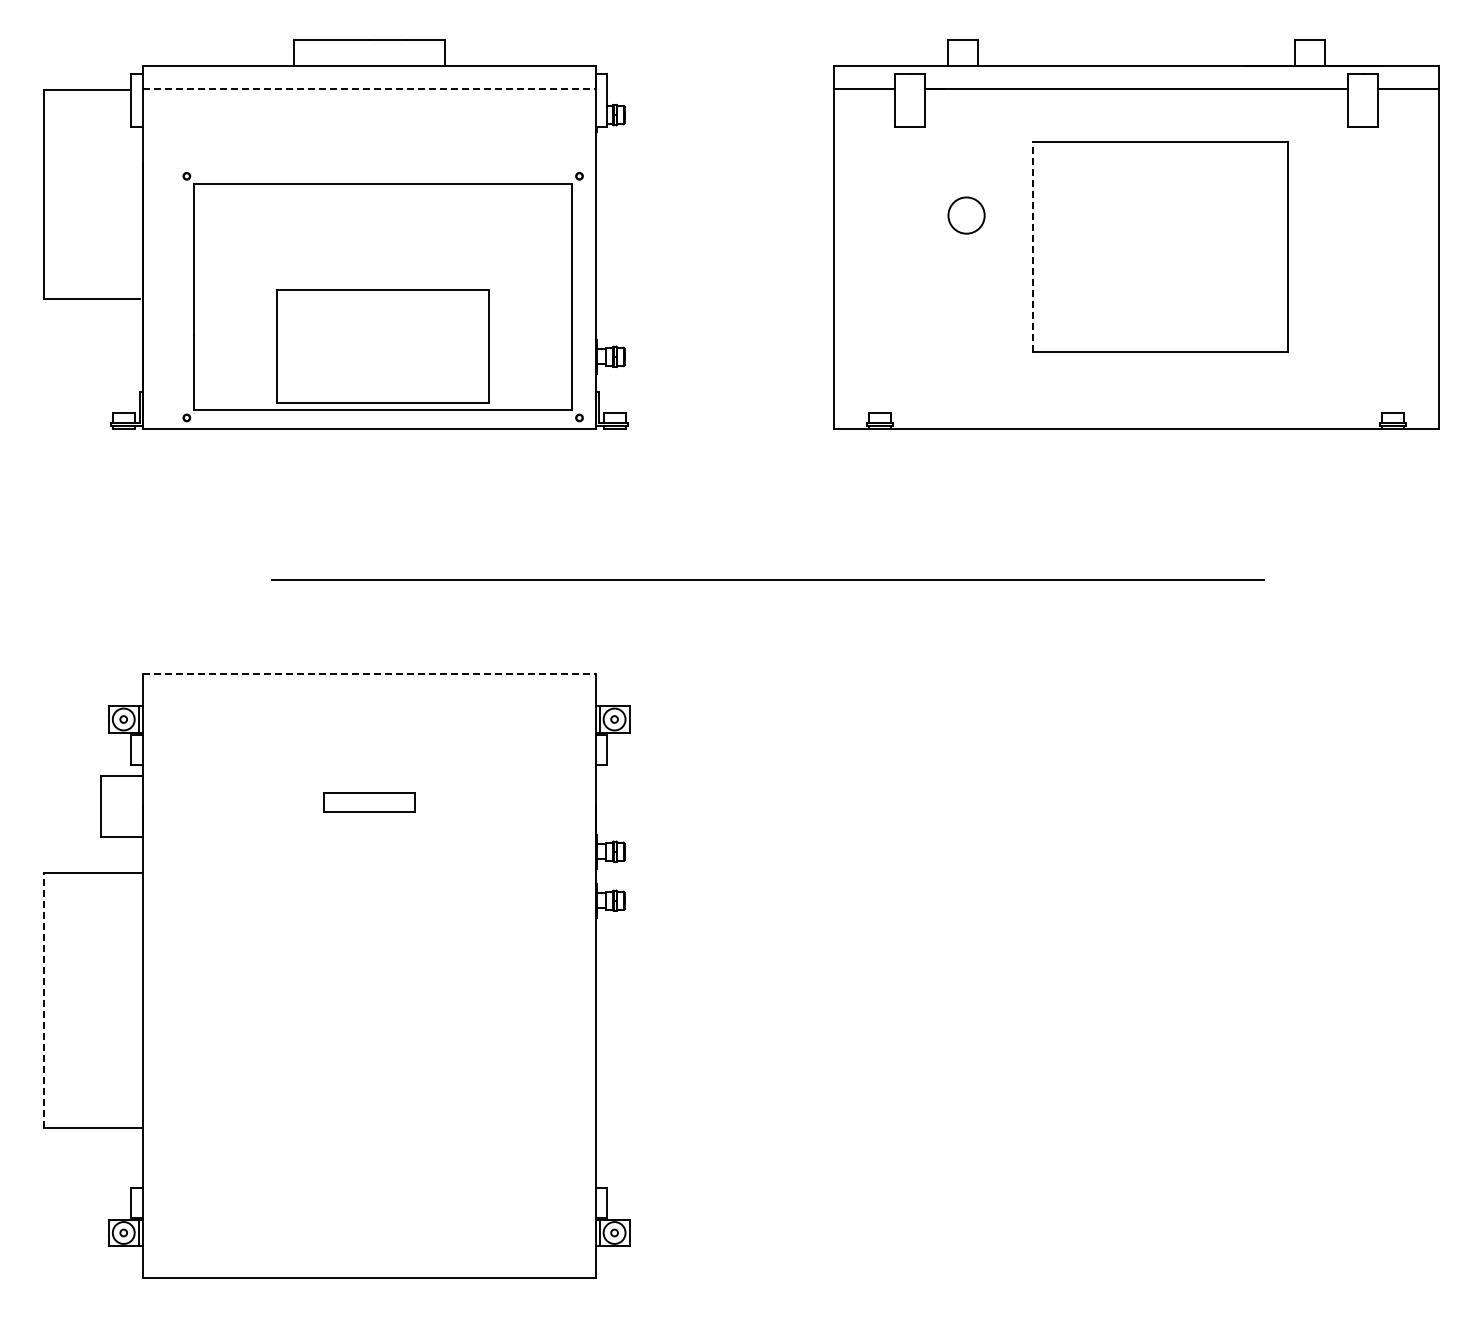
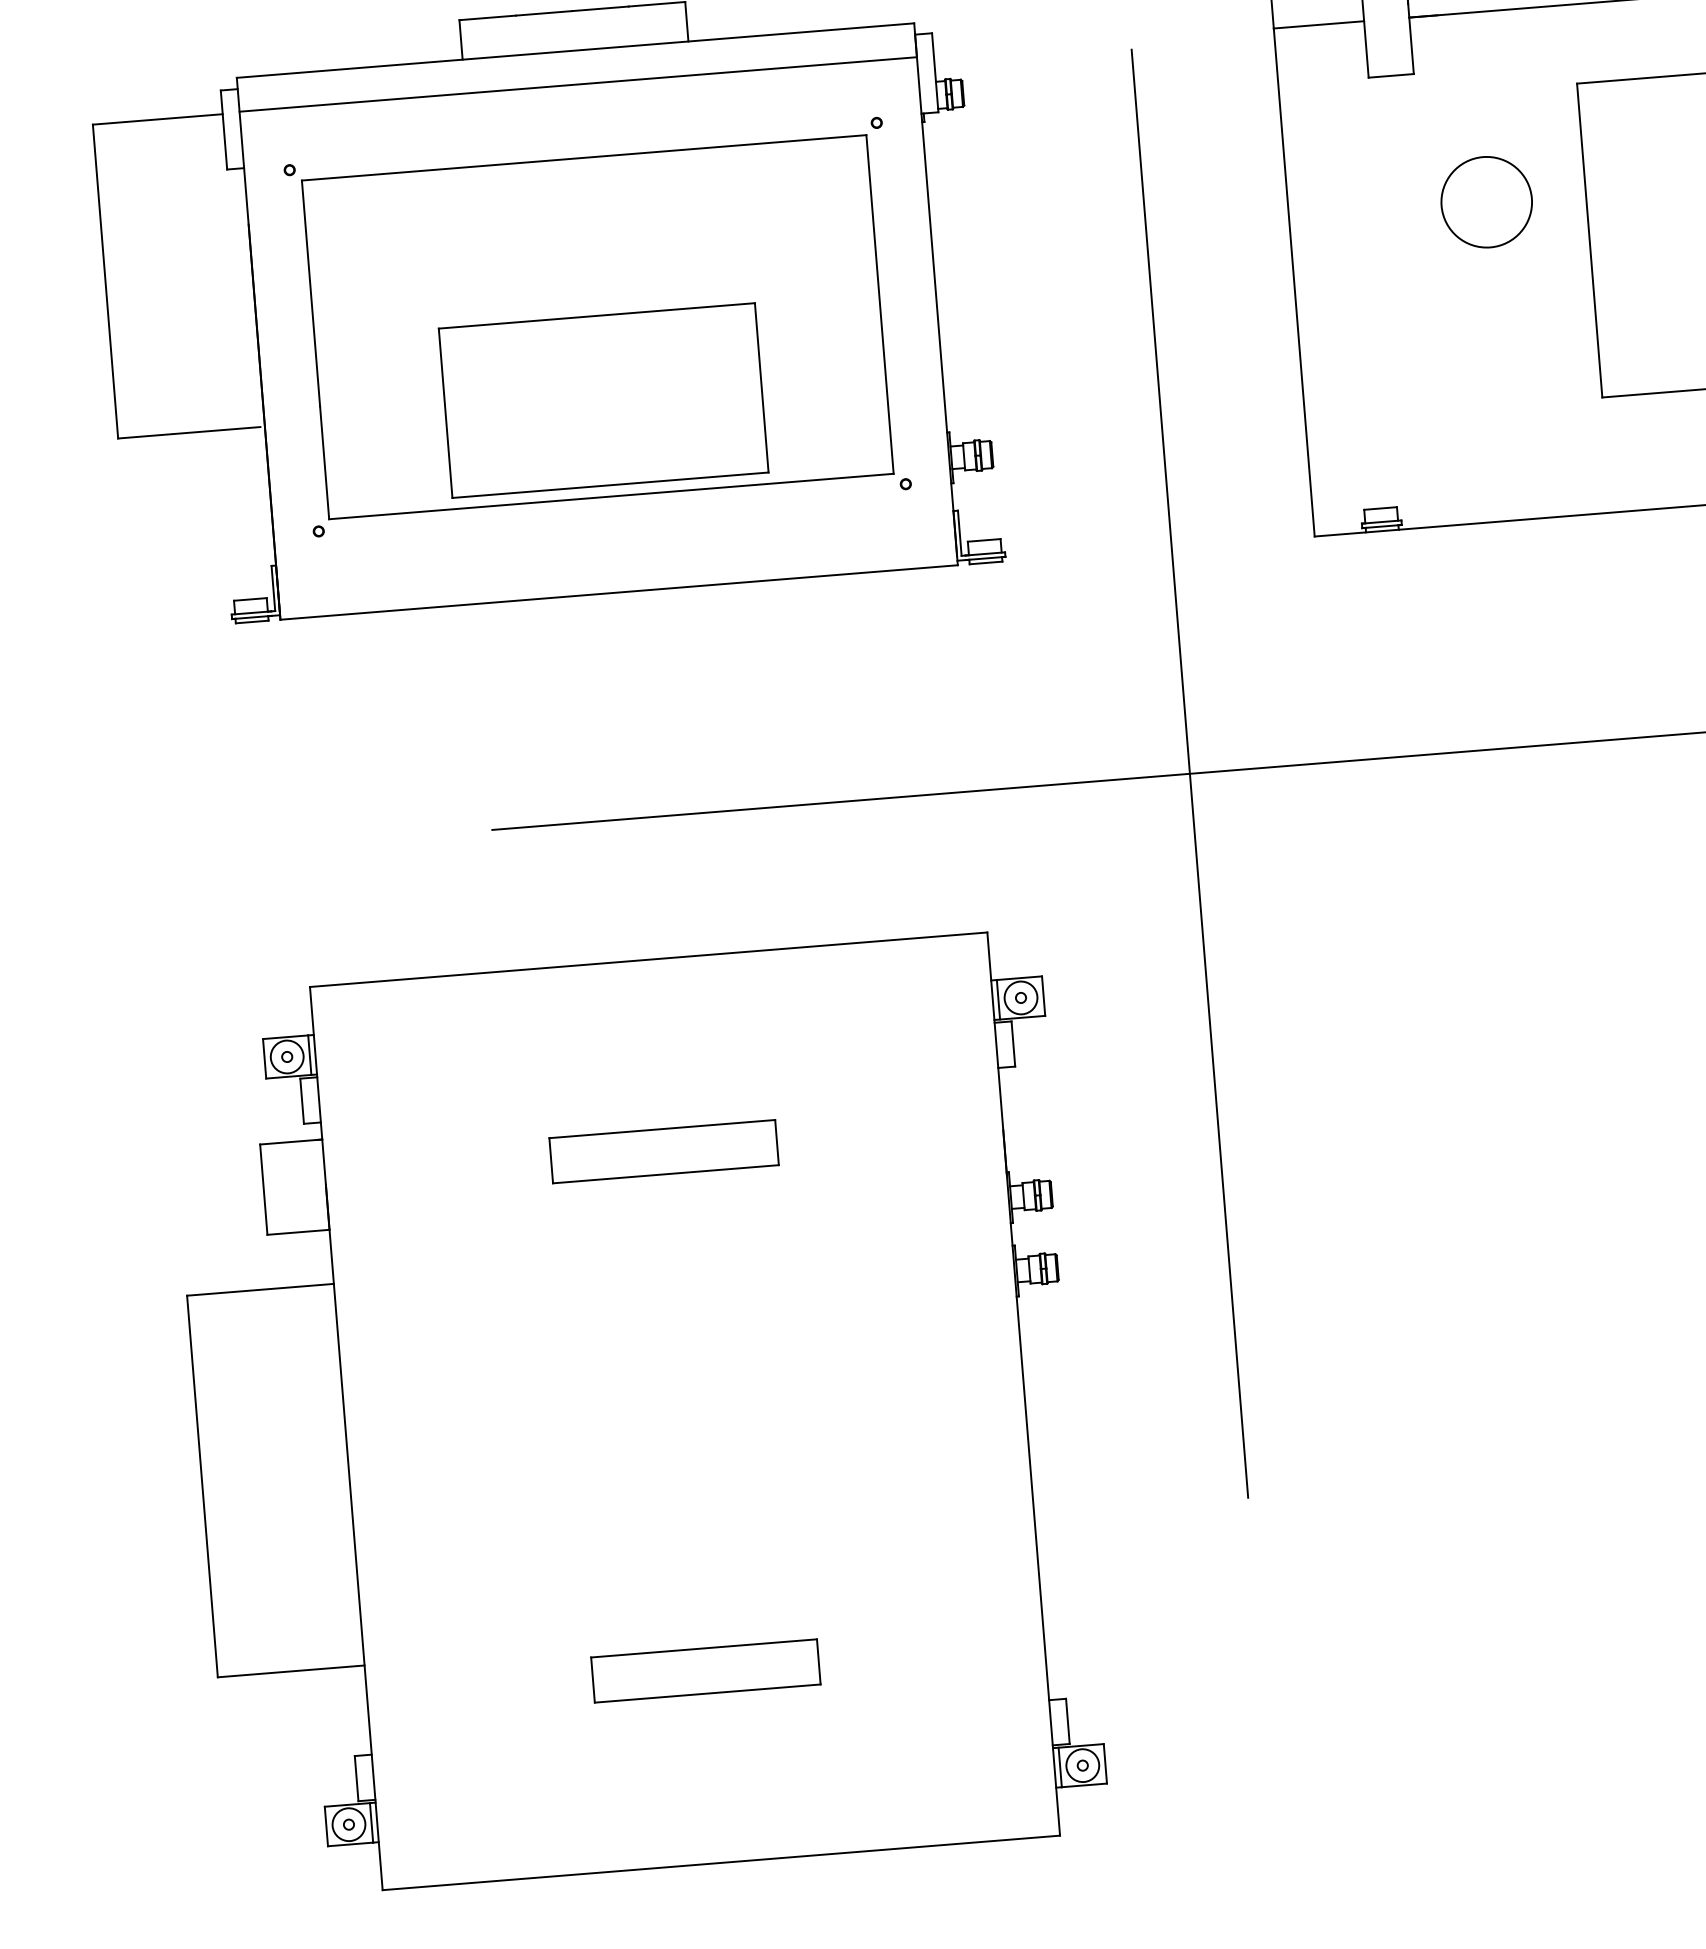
line: (369, 88) -> (578, 84), dashed -> solid
circle: (966, 215) -> (1486, 202), size x1.67
line: (1033, 246) -> (1590, 240), dashed -> solid
part: (382, 297) -> (596, 327), moved
line: (738, 579) -> (1189, 773), added
line: (369, 674) -> (649, 960), dashed -> solid
part: (369, 802) -> (664, 1151), size x1.67
line: (44, 1000) -> (202, 1486), dashed -> solid
part: (369, 1149) -> (706, 1670), added

